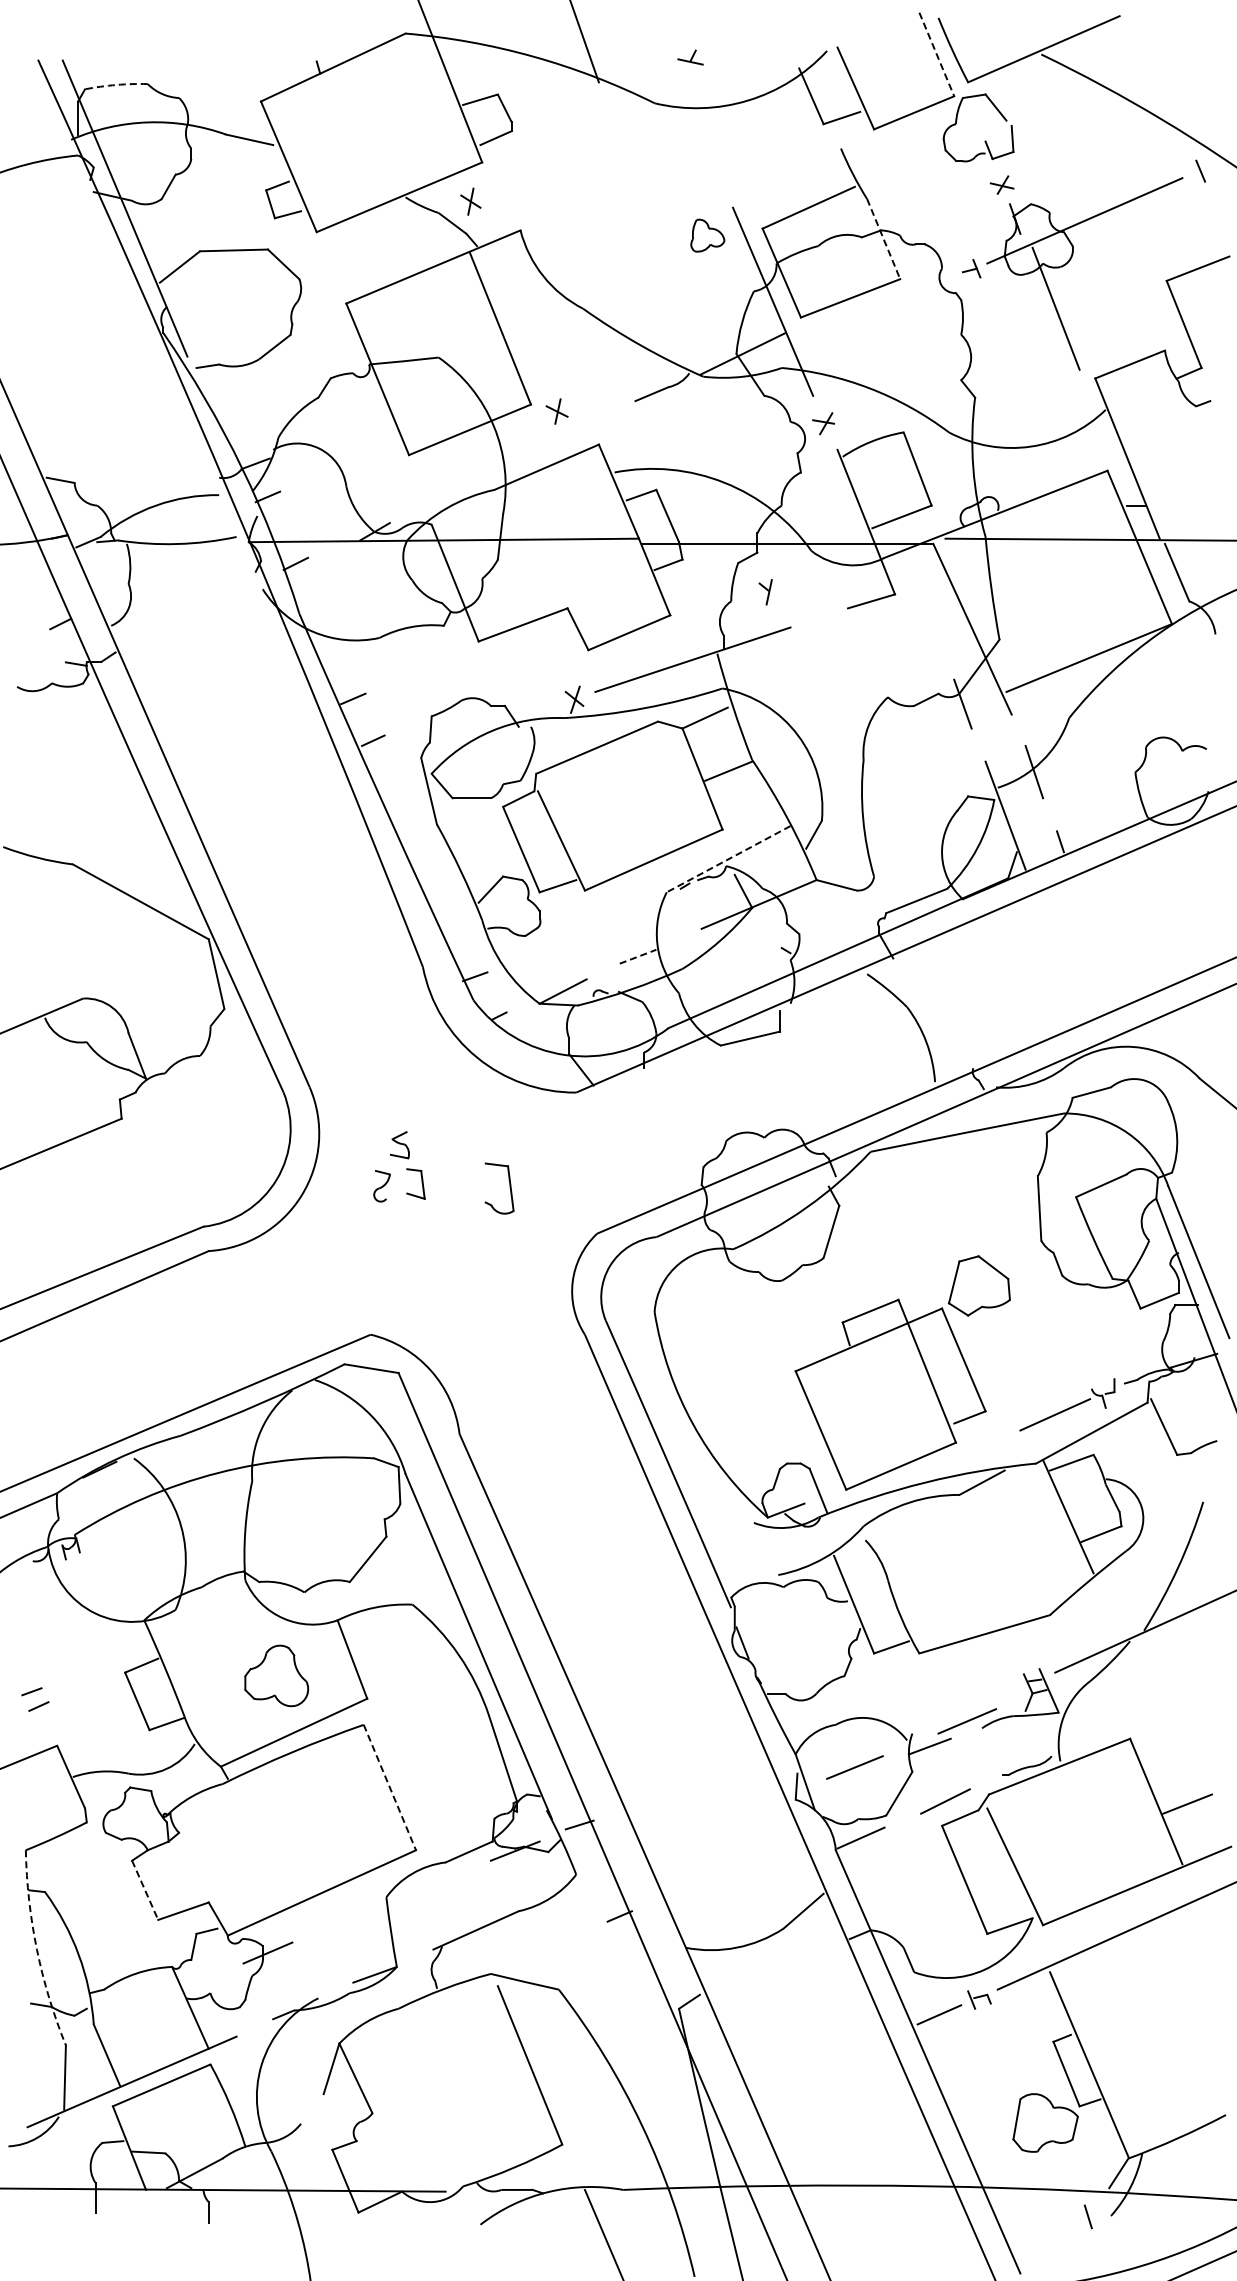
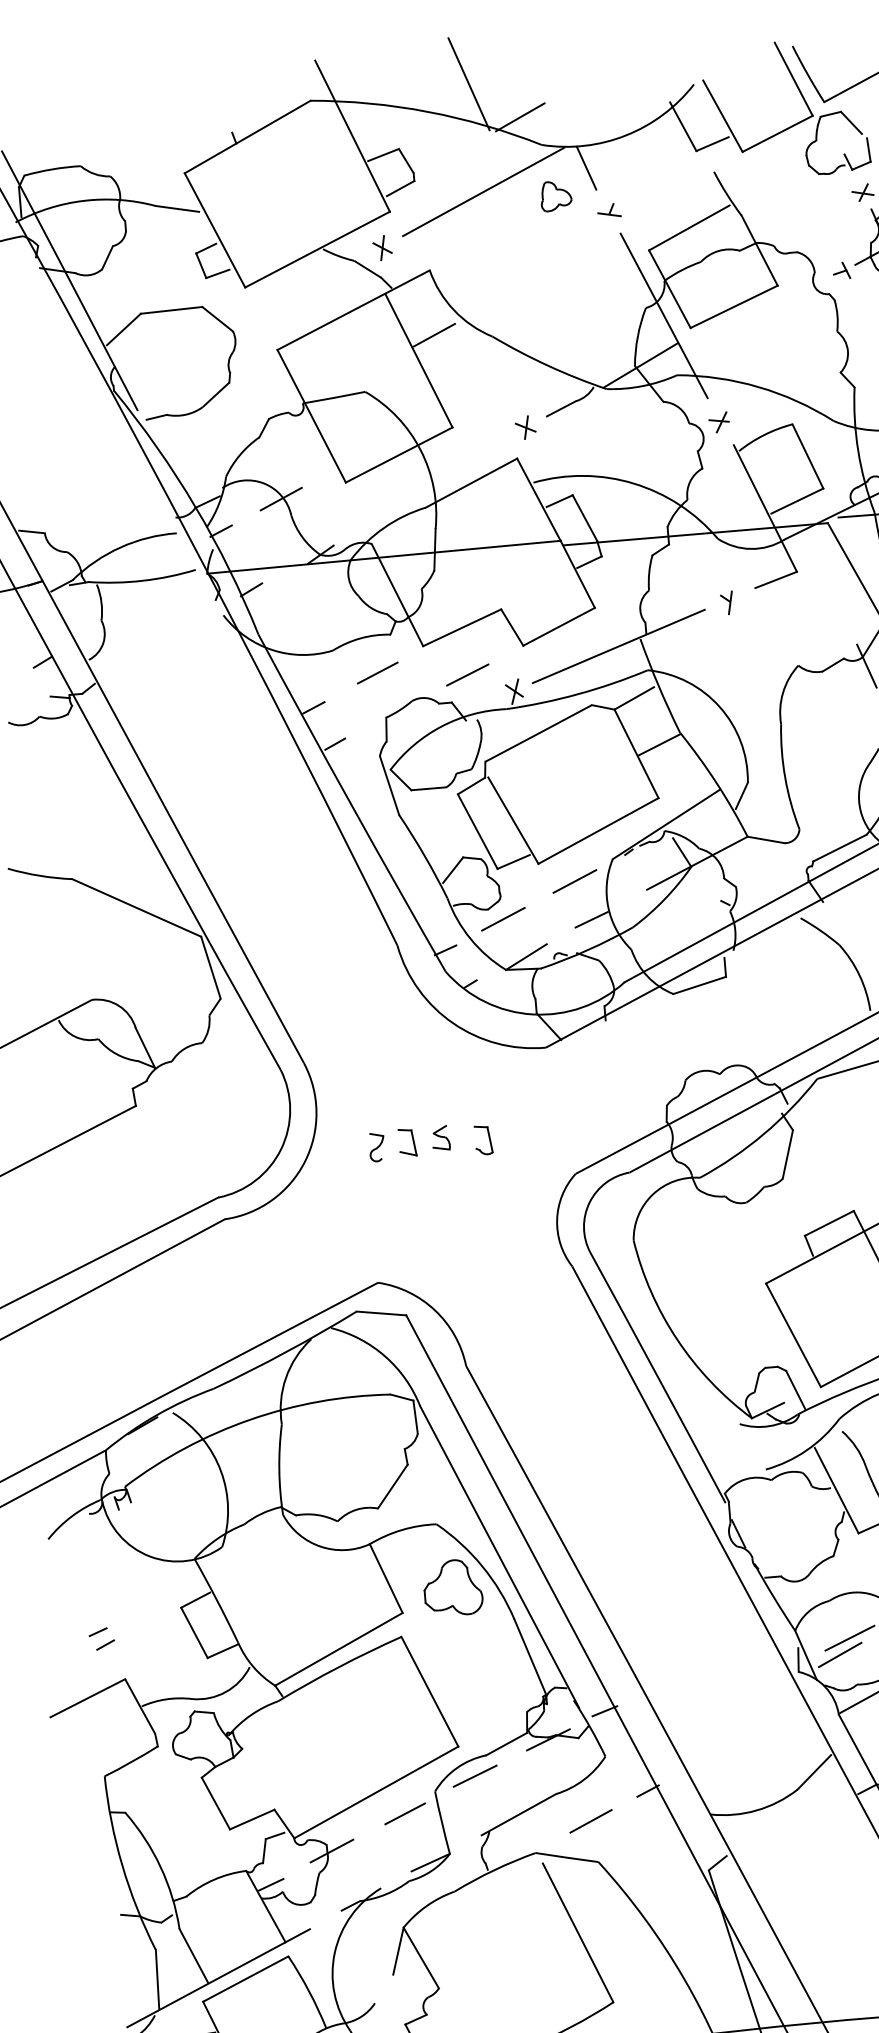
line: (937, 54) -> (794, 79), dashed -> solid
part: (690, 57) -> (609, 210), moved
line: (633, 70) -> (520, 116), added
arc: (116, 85) -> (52, 169), dashed -> solid
line: (701, 132) -> (586, 167), added
line: (586, 149) -> (483, 192), added
part: (707, 235) -> (555, 196), moved
line: (883, 239) -> (759, 251), dashed -> solid
line: (519, 301) -> (434, 334), added
part: (556, 411) -> (525, 427), moved
line: (336, 466) -> (280, 498), added
part: (765, 592) -> (727, 603), moved
line: (426, 666) -> (377, 672), added
line: (524, 676) -> (467, 674), added
line: (728, 859) -> (666, 824), dashed -> solid
line: (622, 912) -> (574, 880), added
line: (541, 947) -> (503, 918), added
line: (638, 956) -> (592, 919), dashed -> solid
part: (399, 1145) -> (440, 1138), moved
part: (499, 1187) -> (483, 1139), size x0.62
part: (276, 1675) -> (452, 1587), moved
line: (842, 1784) -> (839, 1654), added
line: (389, 1787) -> (429, 1691), dashed -> solid
line: (431, 1883) -> (474, 1775), added
line: (145, 1890) -> (216, 1803), dashed -> solid
line: (351, 1918) -> (405, 1813), added
line: (554, 1943) -> (590, 1820), added
arc: (36, 1949) -> (121, 1865), dashed -> solid
line: (198, 1984) -> (271, 1884), added

